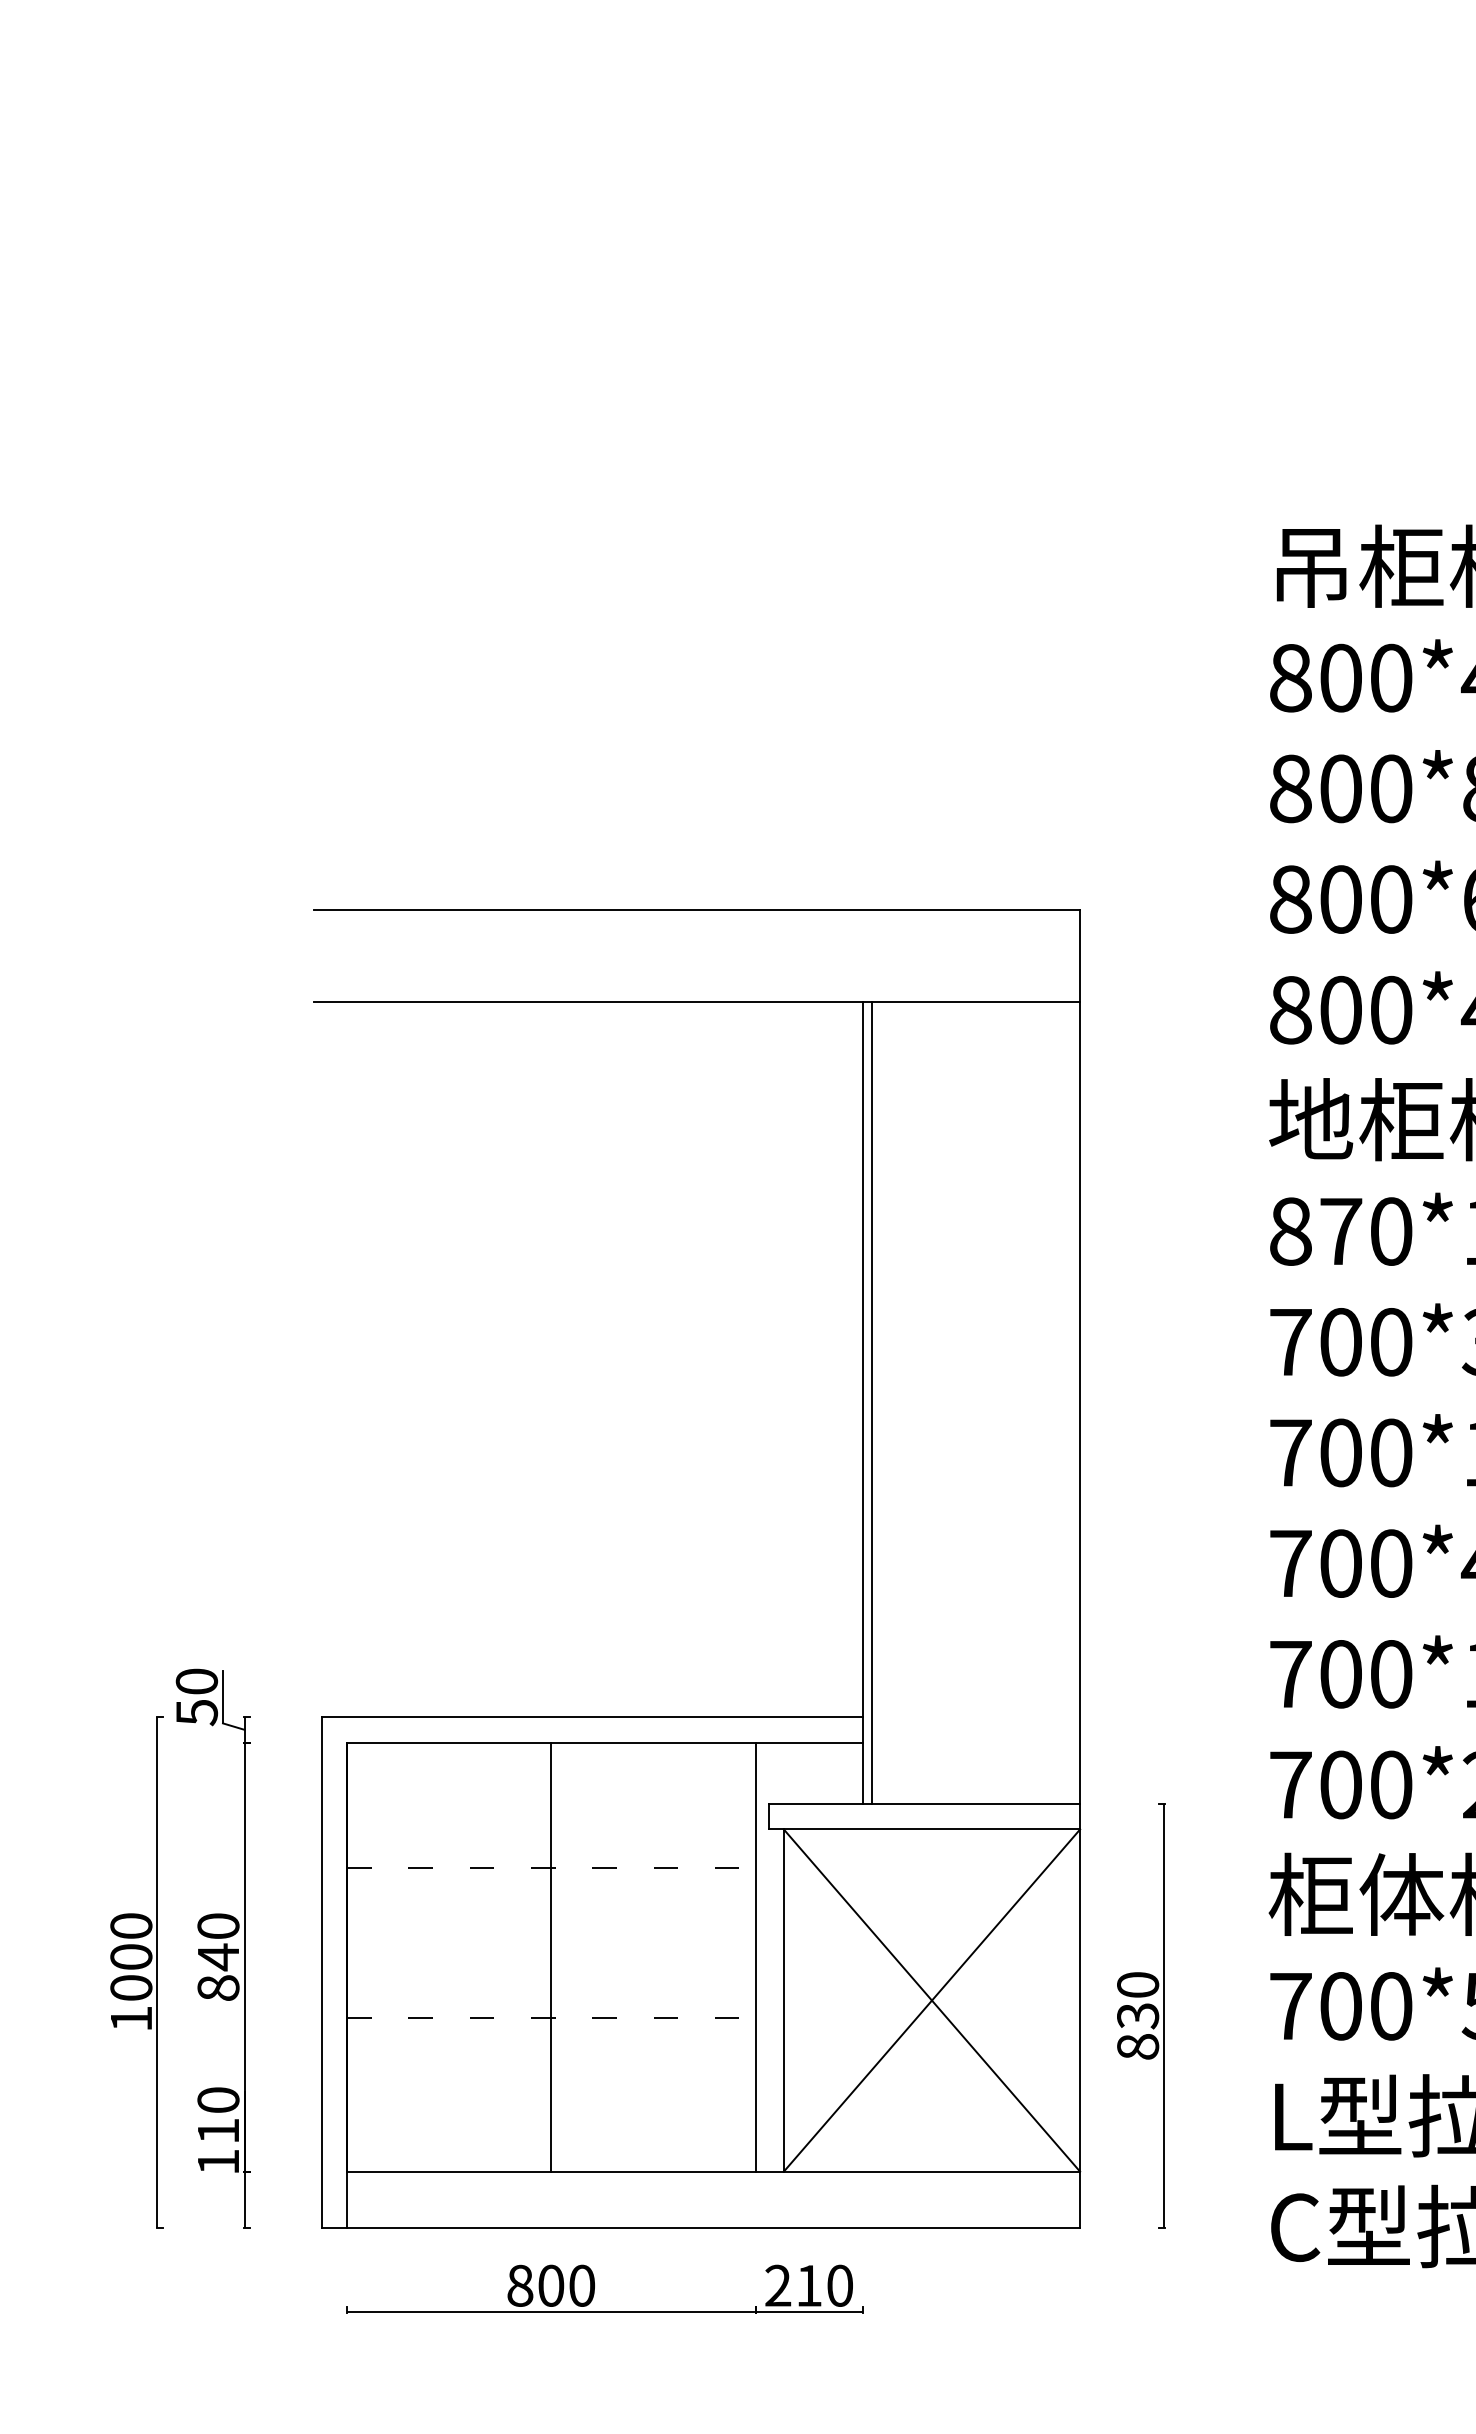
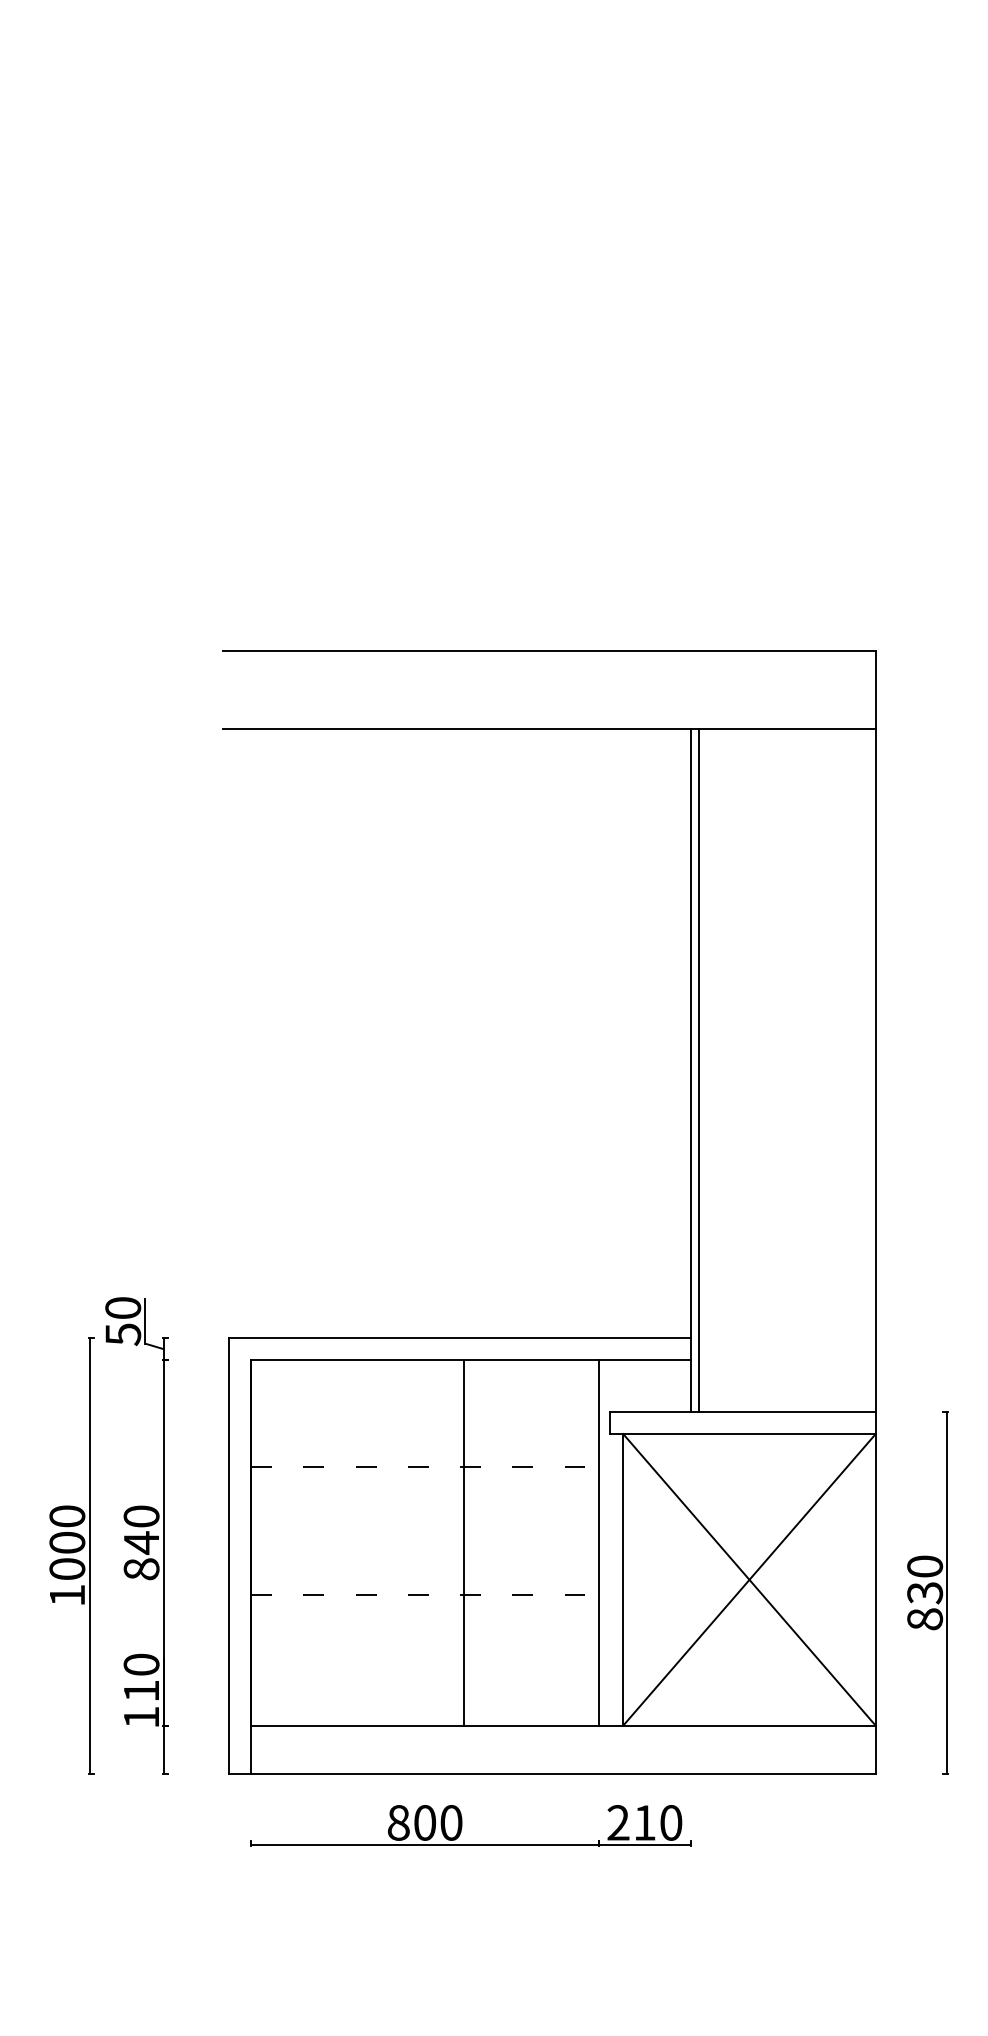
line: (551, 1956) -> (464, 1542), moved

